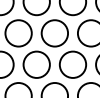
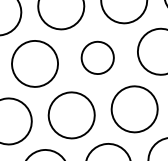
circle: (54, 33) -> (97, 58), size x0.7

